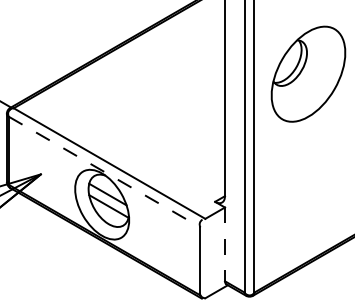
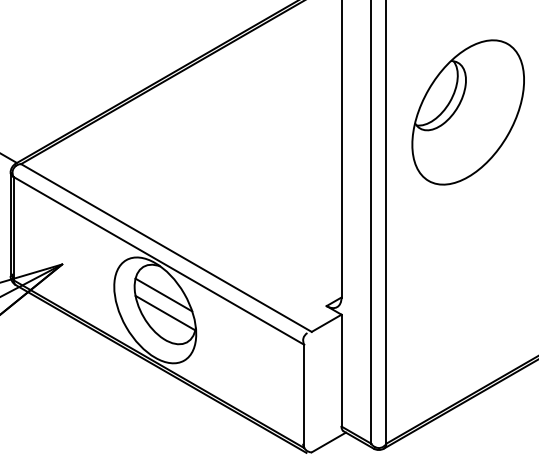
line: (104, 172) -> (158, 261), dashed -> solid
line: (225, 244) -> (342, 370), dashed -> solid

